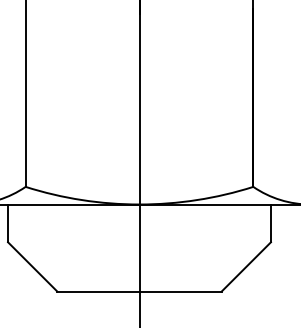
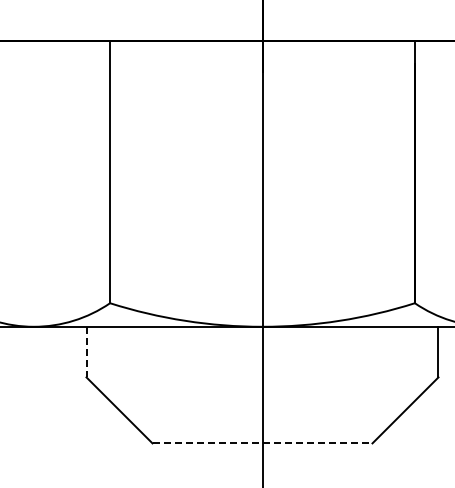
line: (8, 223) -> (86, 352), solid -> dashed
line: (139, 291) -> (262, 443), solid -> dashed

